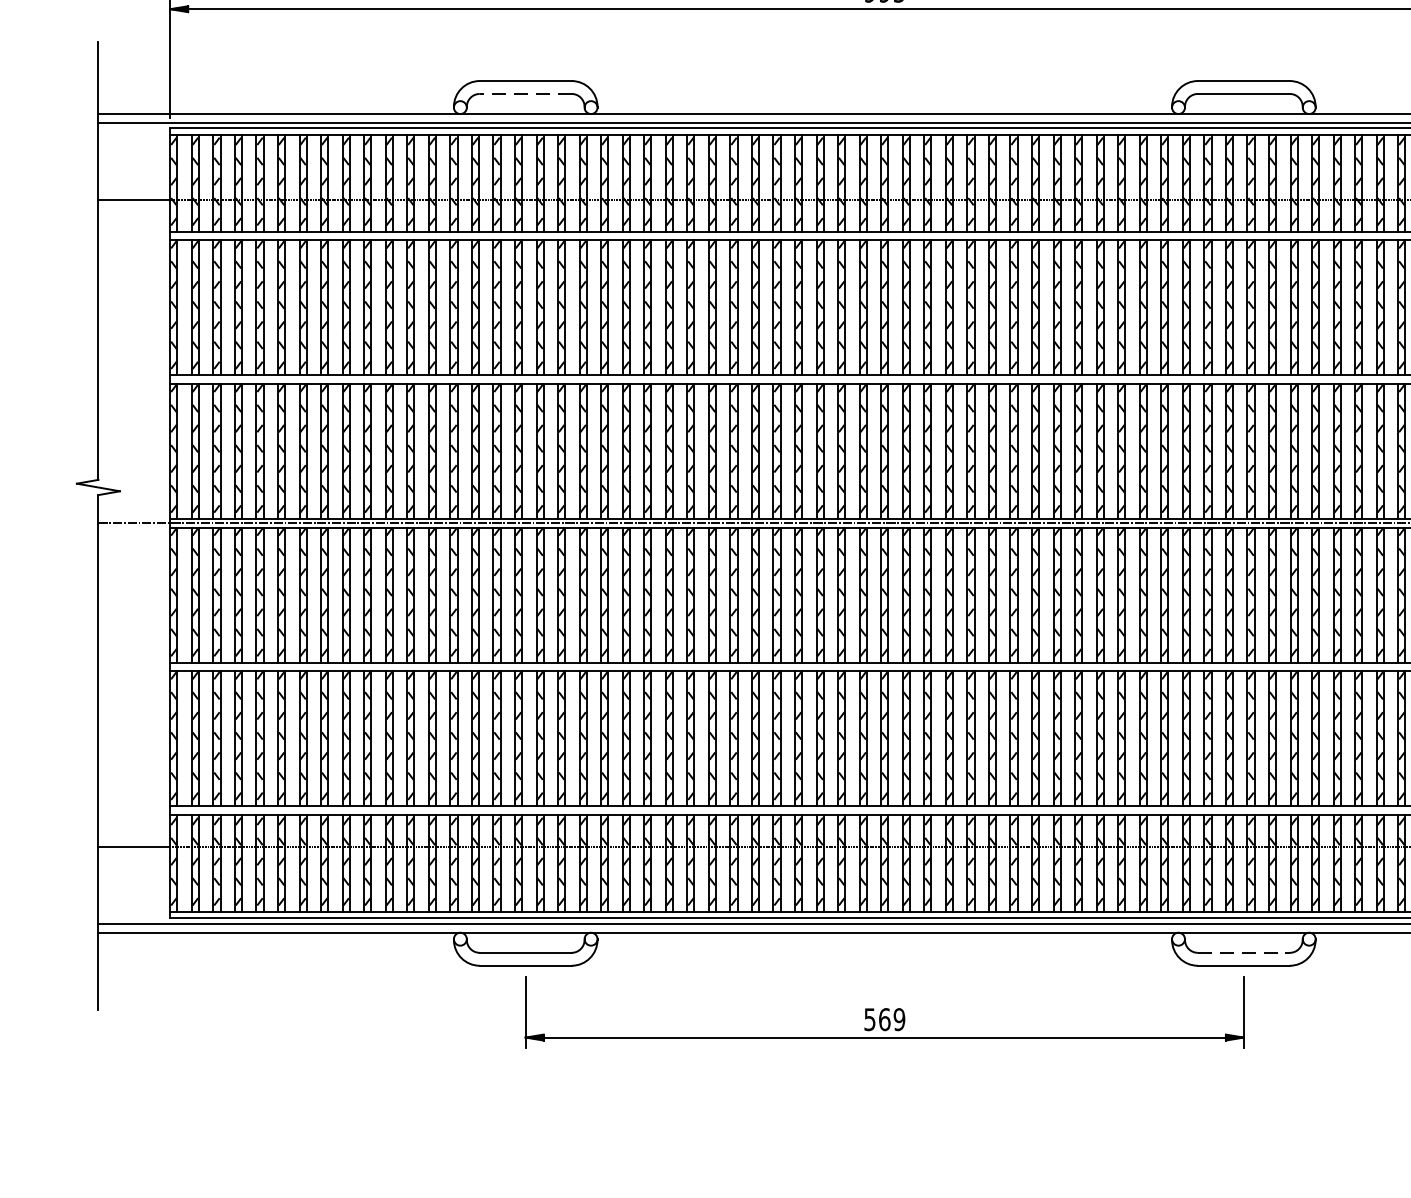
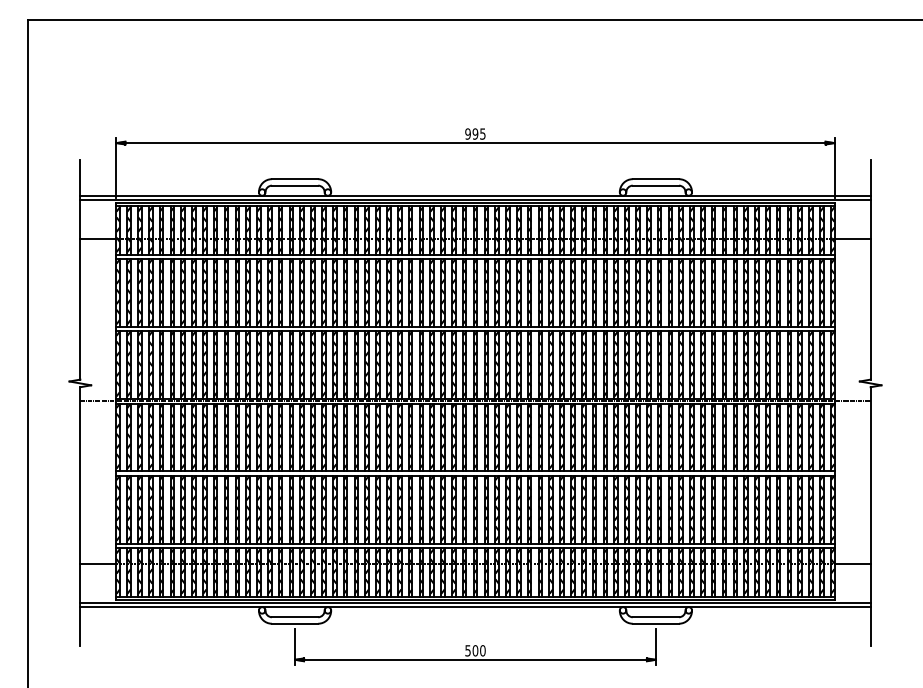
line: (524, 93) -> (294, 185), dashed -> solid
line: (1244, 953) -> (656, 617), dashed -> solid
text: (890, 1019) -> (478, 650), 569 -> 500

